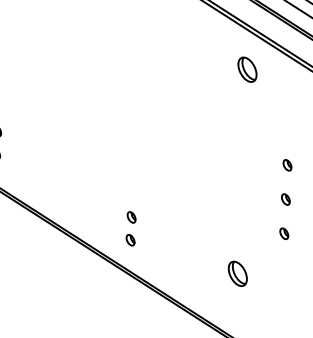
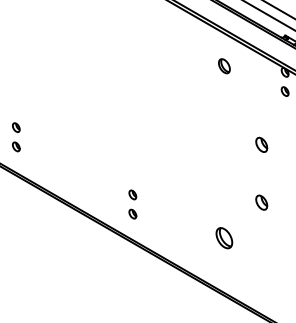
part: (247, 70) -> (224, 66), size x0.7
part: (287, 164) -> (261, 144), size x1.6
part: (285, 199) -> (261, 173), removed
part: (283, 233) -> (261, 202), size x1.6

